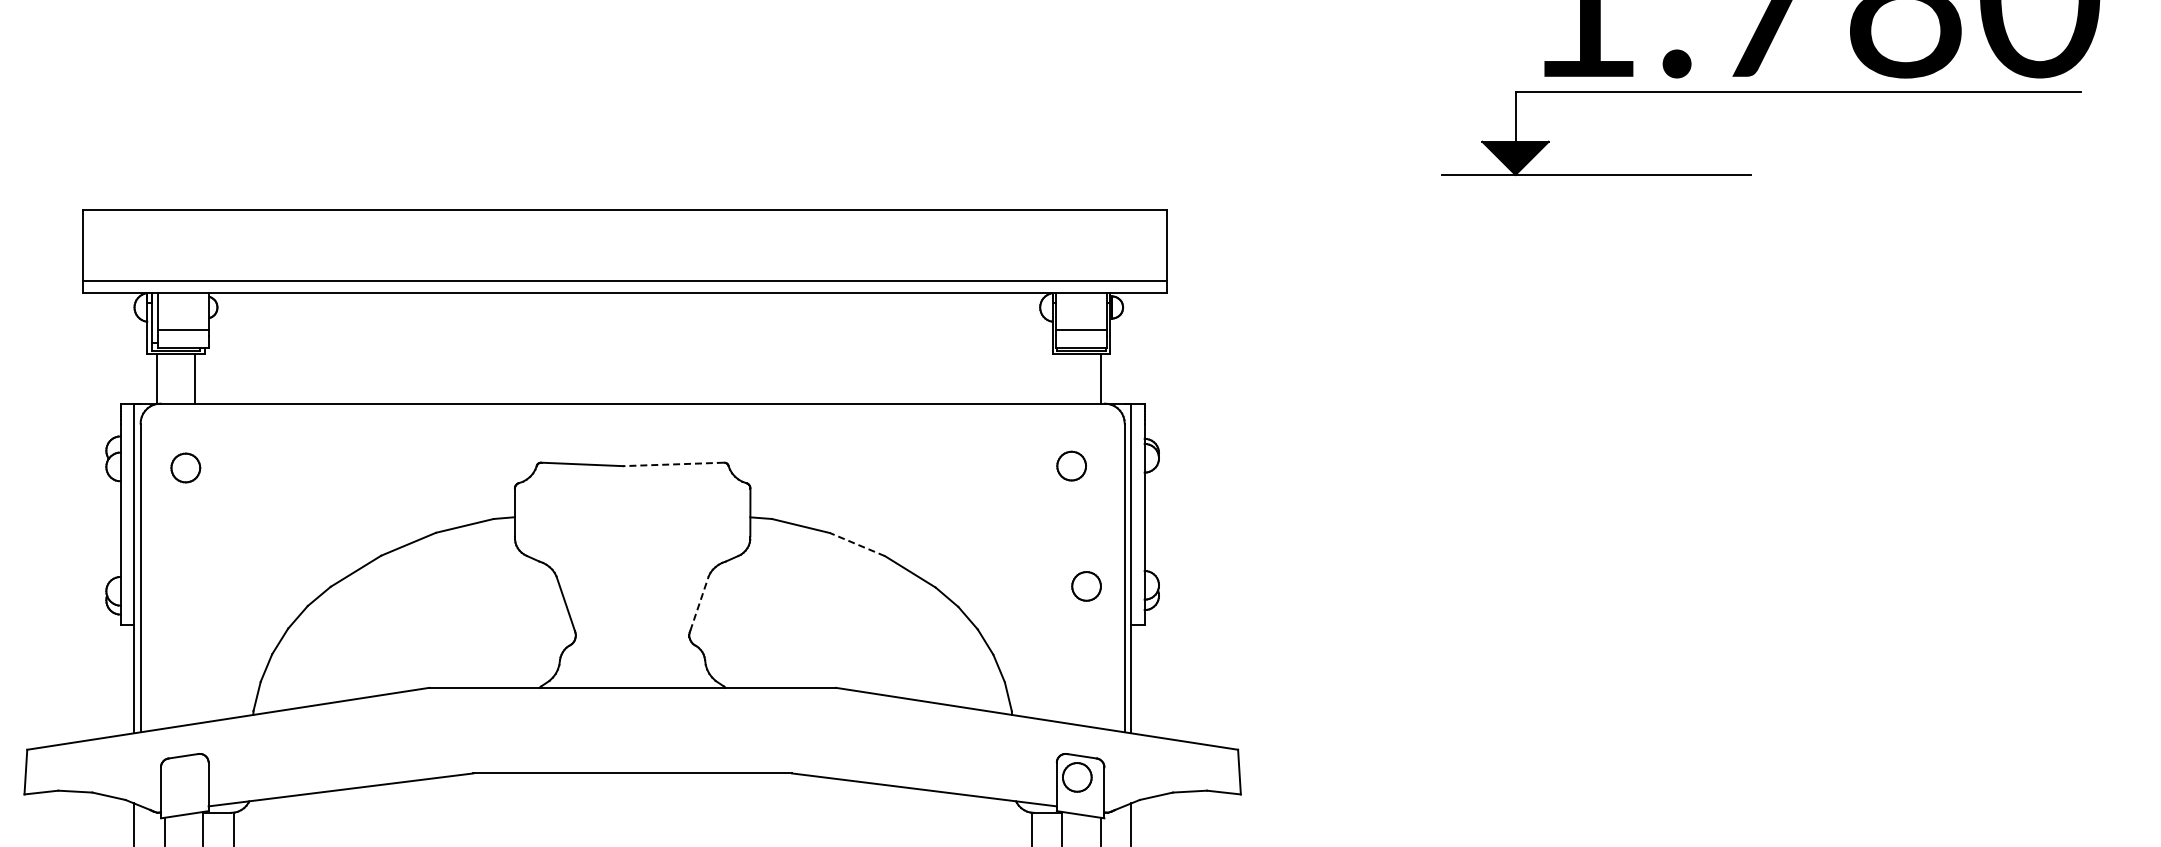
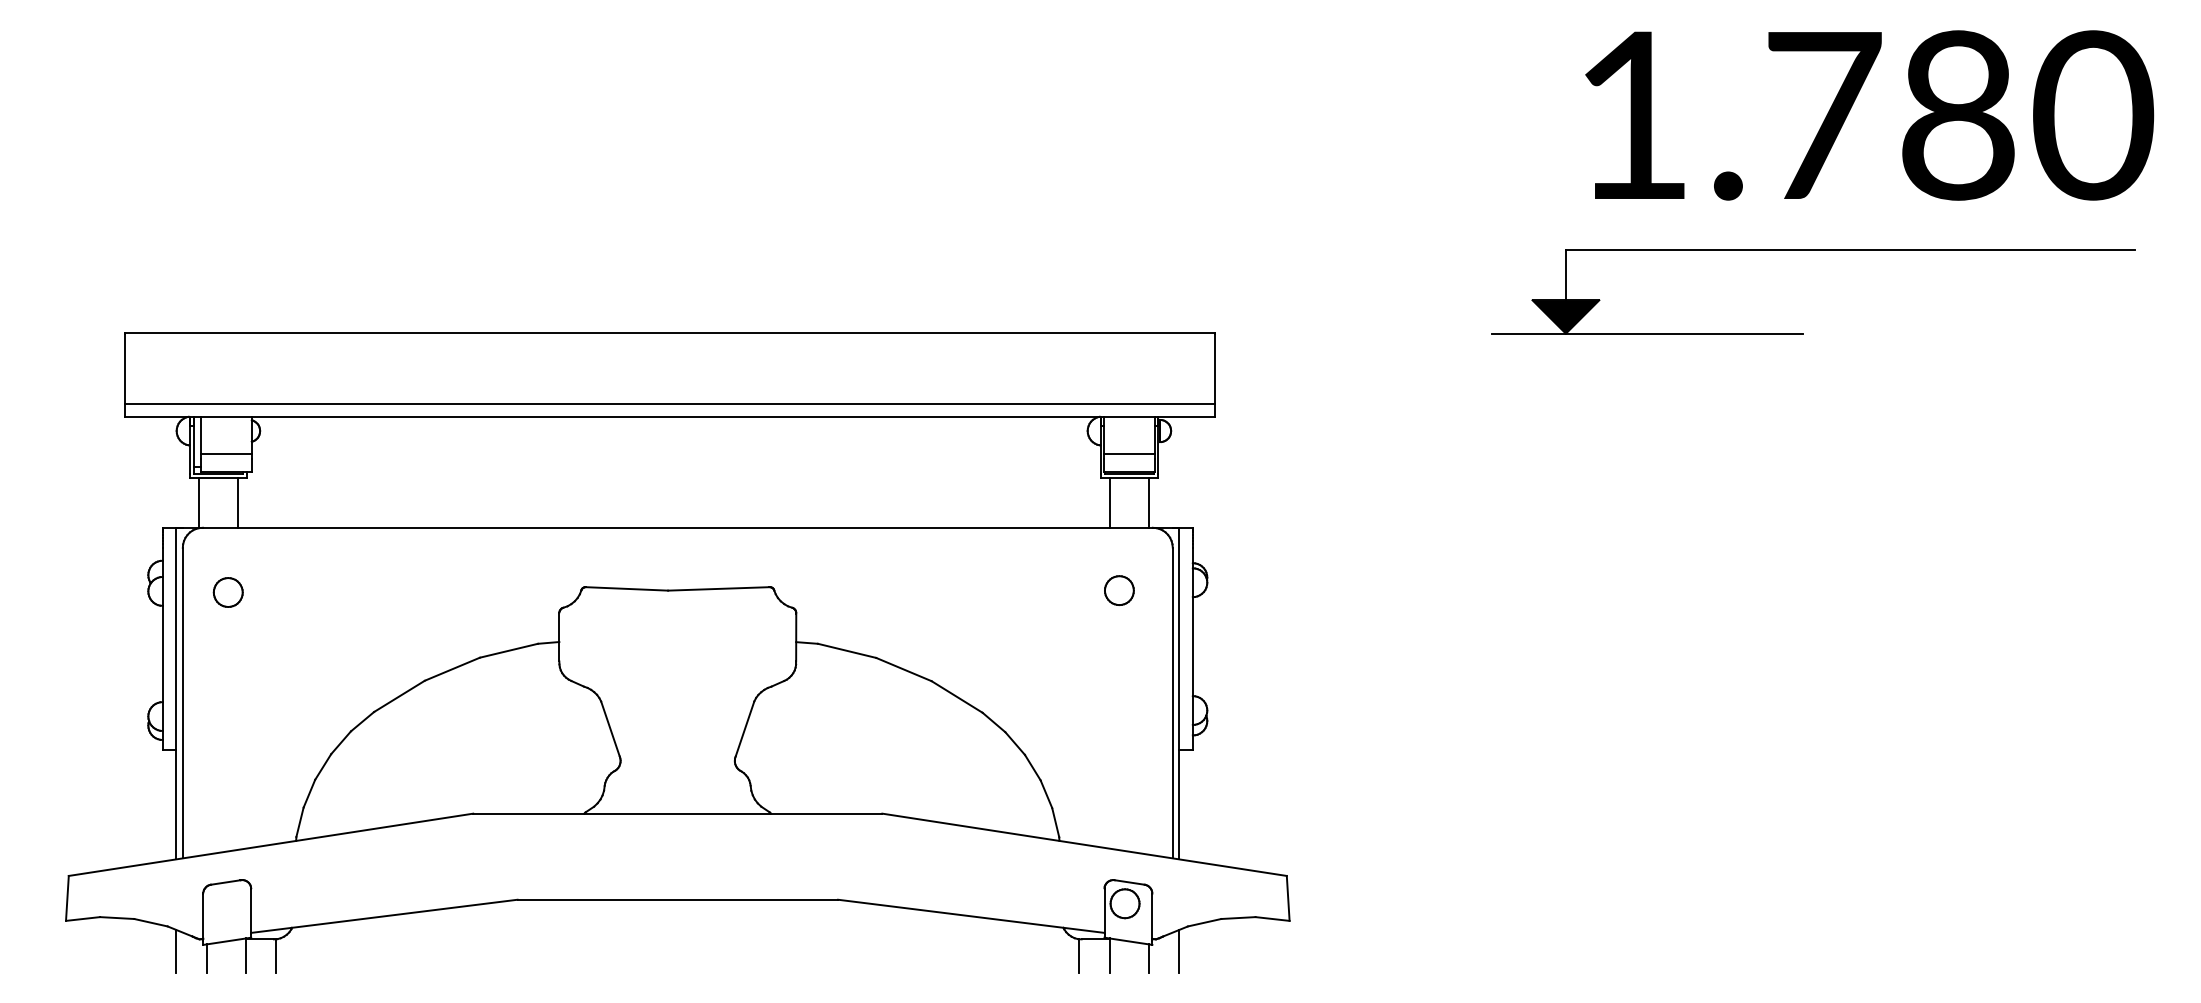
part: (1761, 92) -> (1813, 250), moved
line: (1061, 378) -> (1109, 502), added
line: (673, 464) -> (718, 588), dashed -> solid
line: (857, 544) -> (903, 669), dashed -> solid
part: (1086, 586) -> (1134, 711), removed
line: (699, 603) -> (745, 728), dashed -> solid

